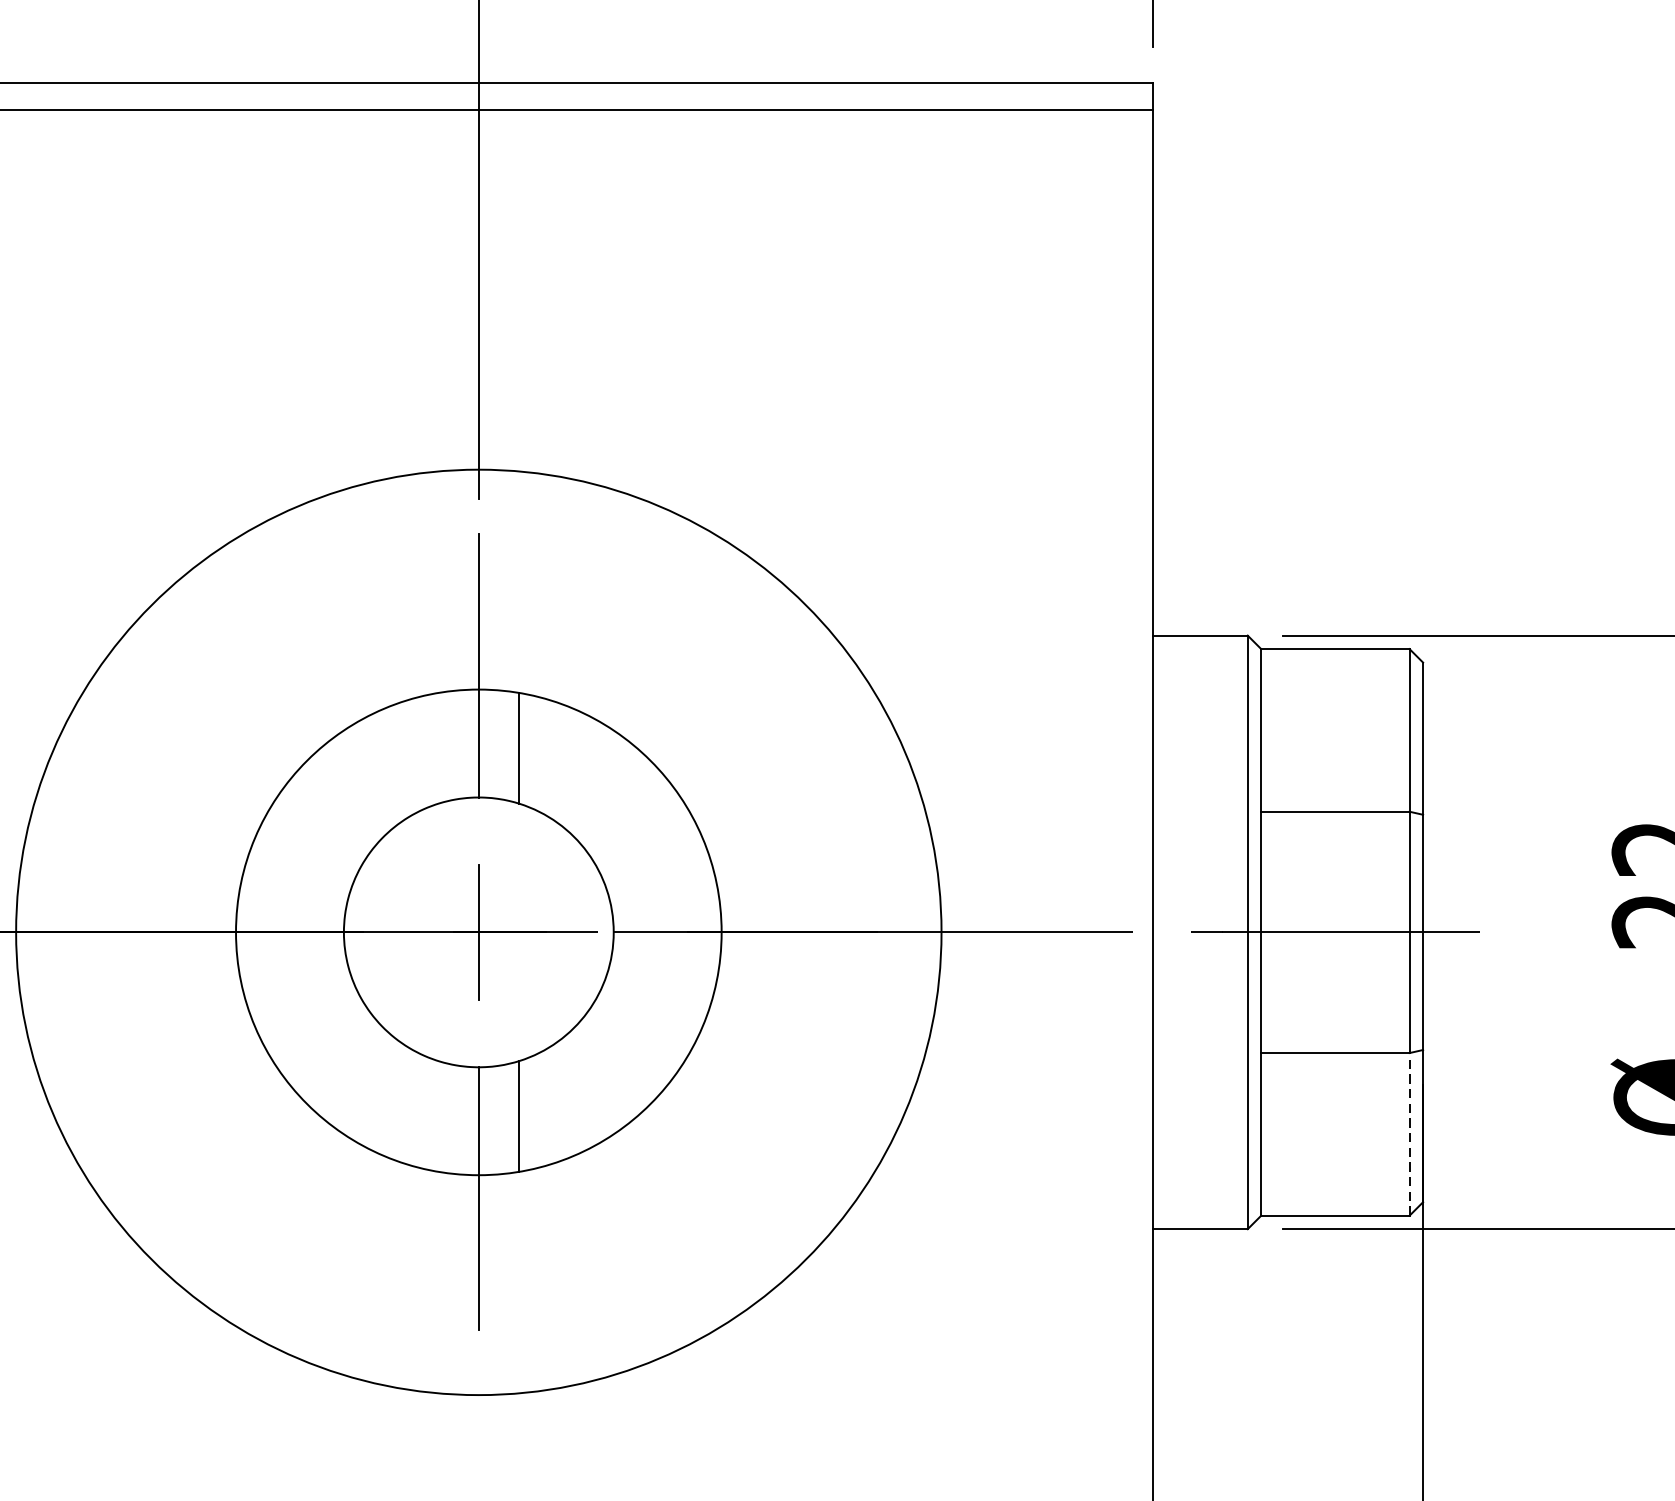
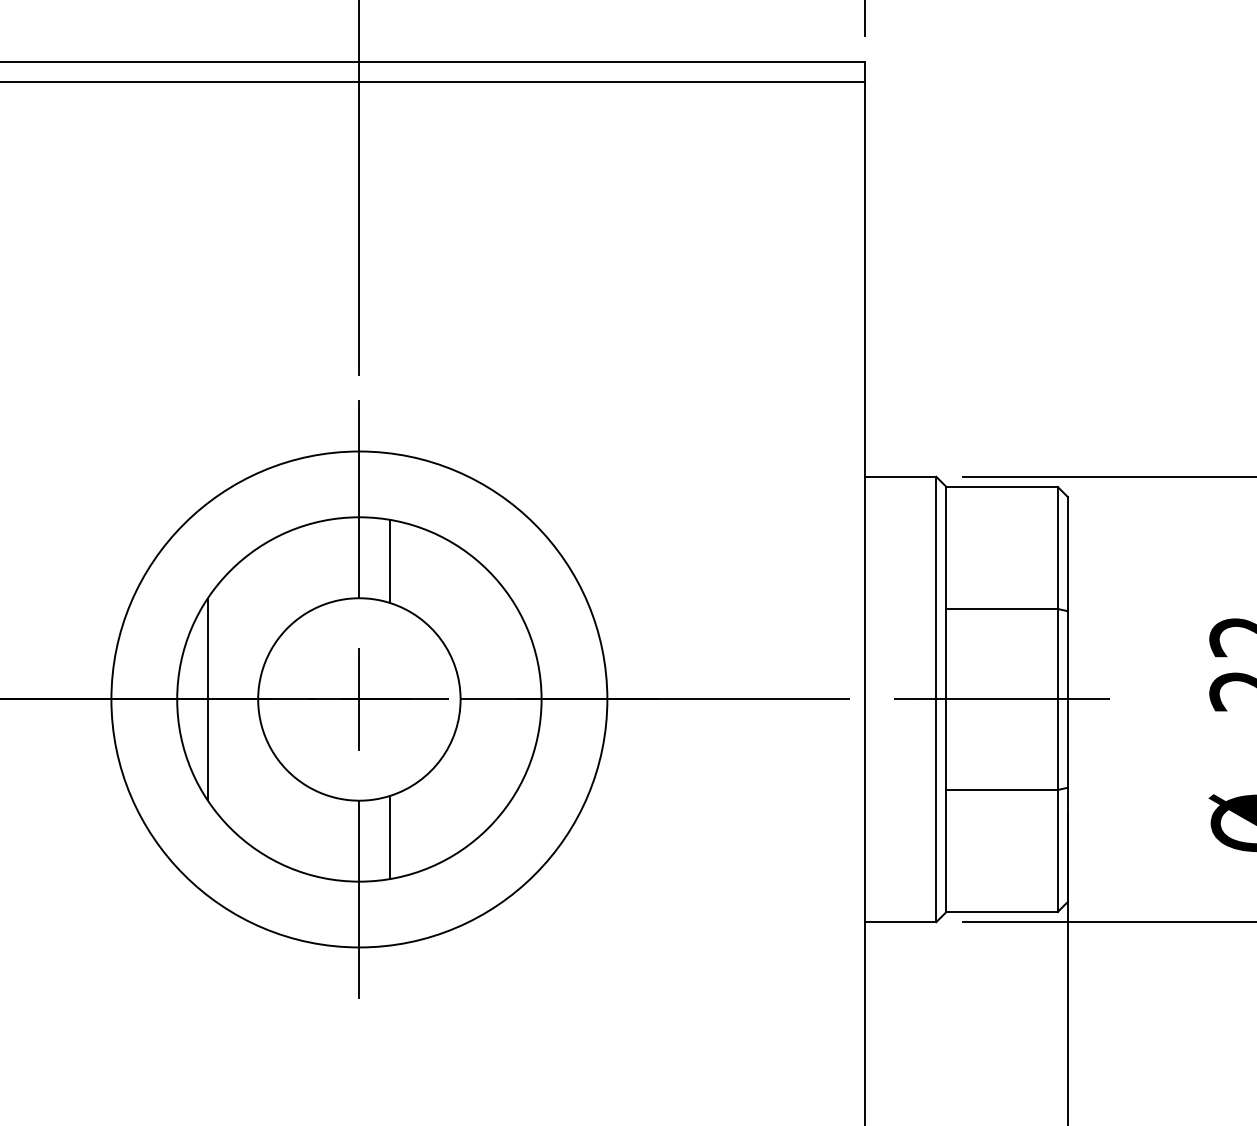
line: (276, 932) -> (207, 699), added
circle: (478, 932) -> (359, 699), size x0.71
line: (1409, 1133) -> (1057, 850), dashed -> solid

